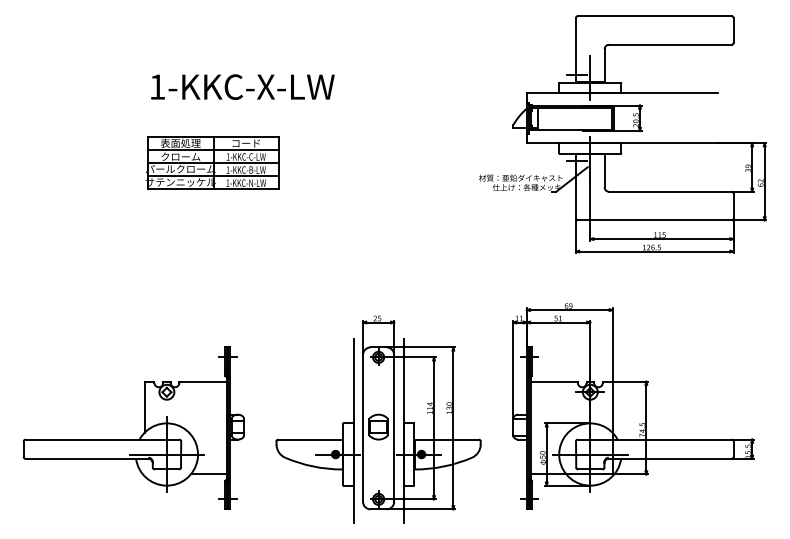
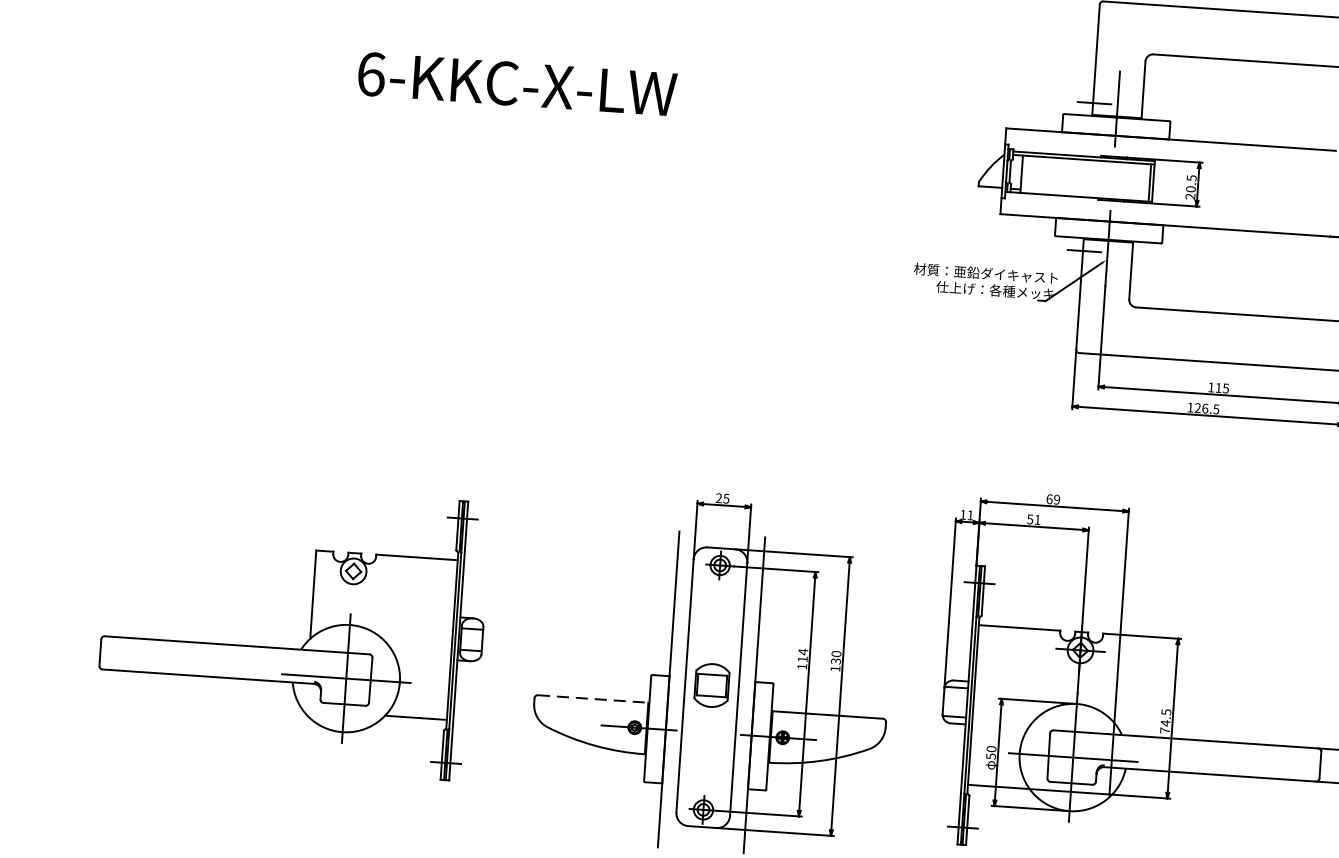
text: (157, 86) -> (371, 73), 1-KKC-X-LW -> 6-KKC-X-LW
part: (212, 162) -> (457, 210), removed
part: (141, 434) -> (304, 641), moved
line: (310, 439) -> (593, 698), solid -> dashed

